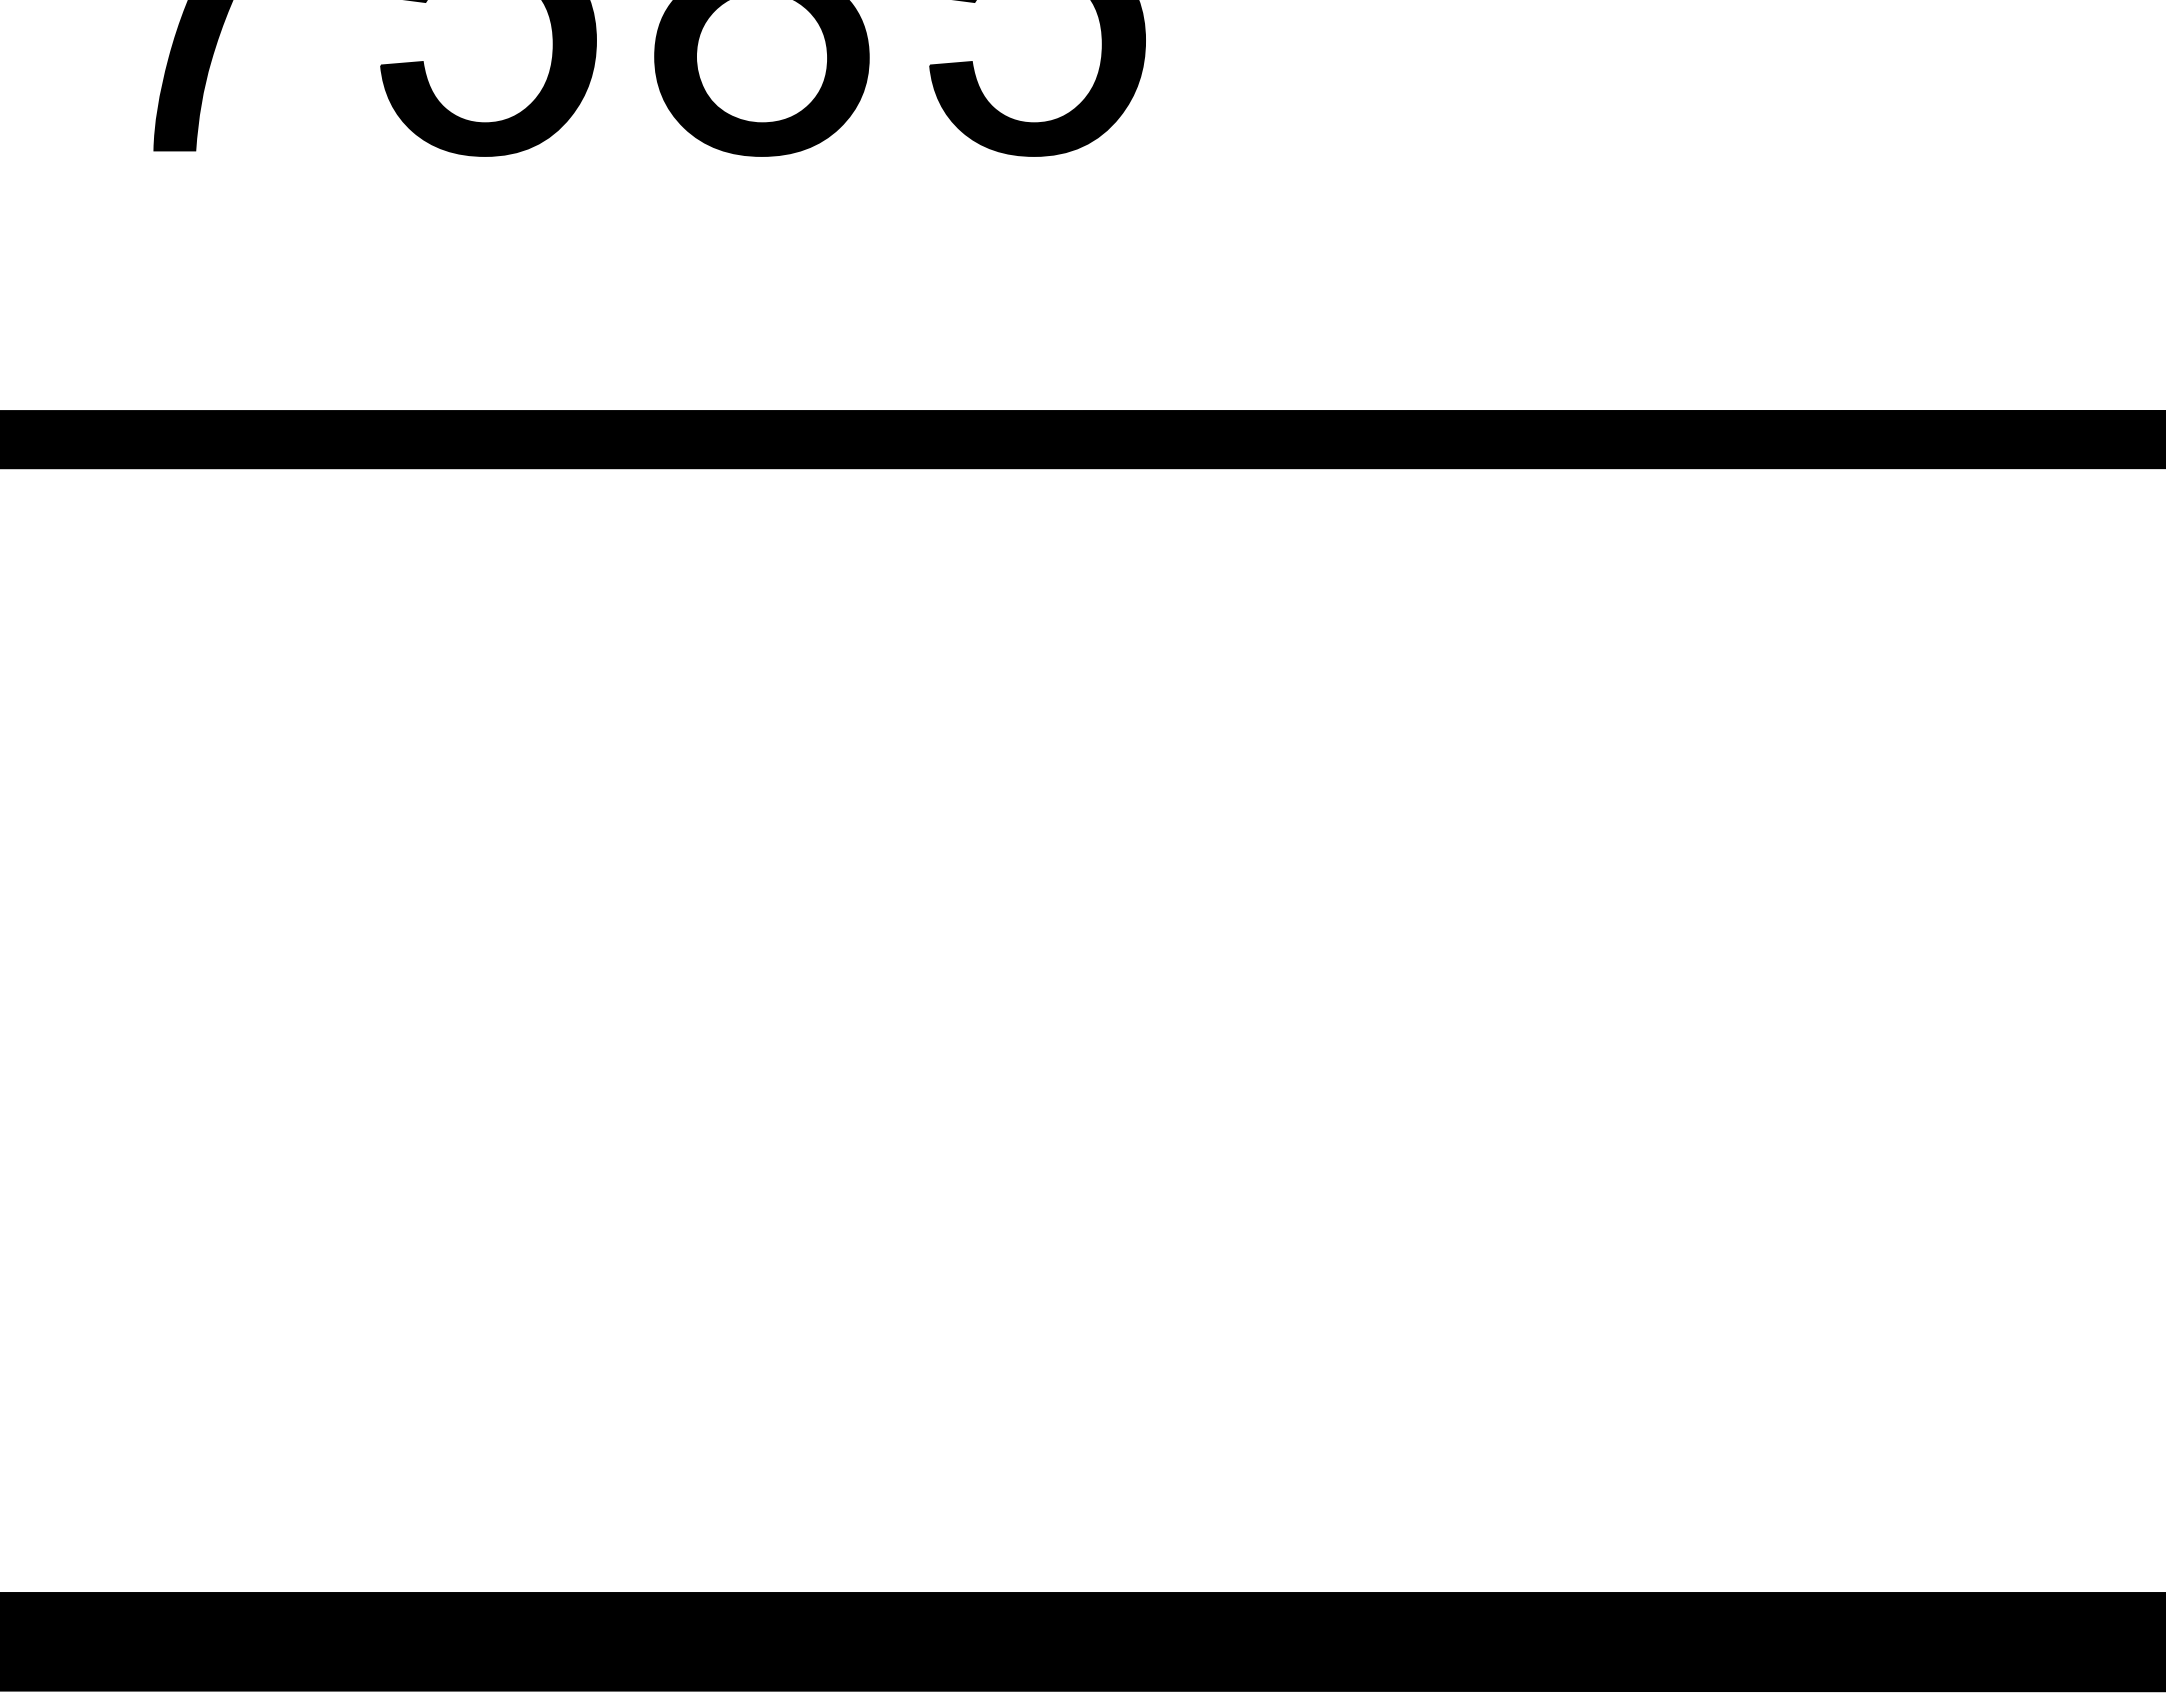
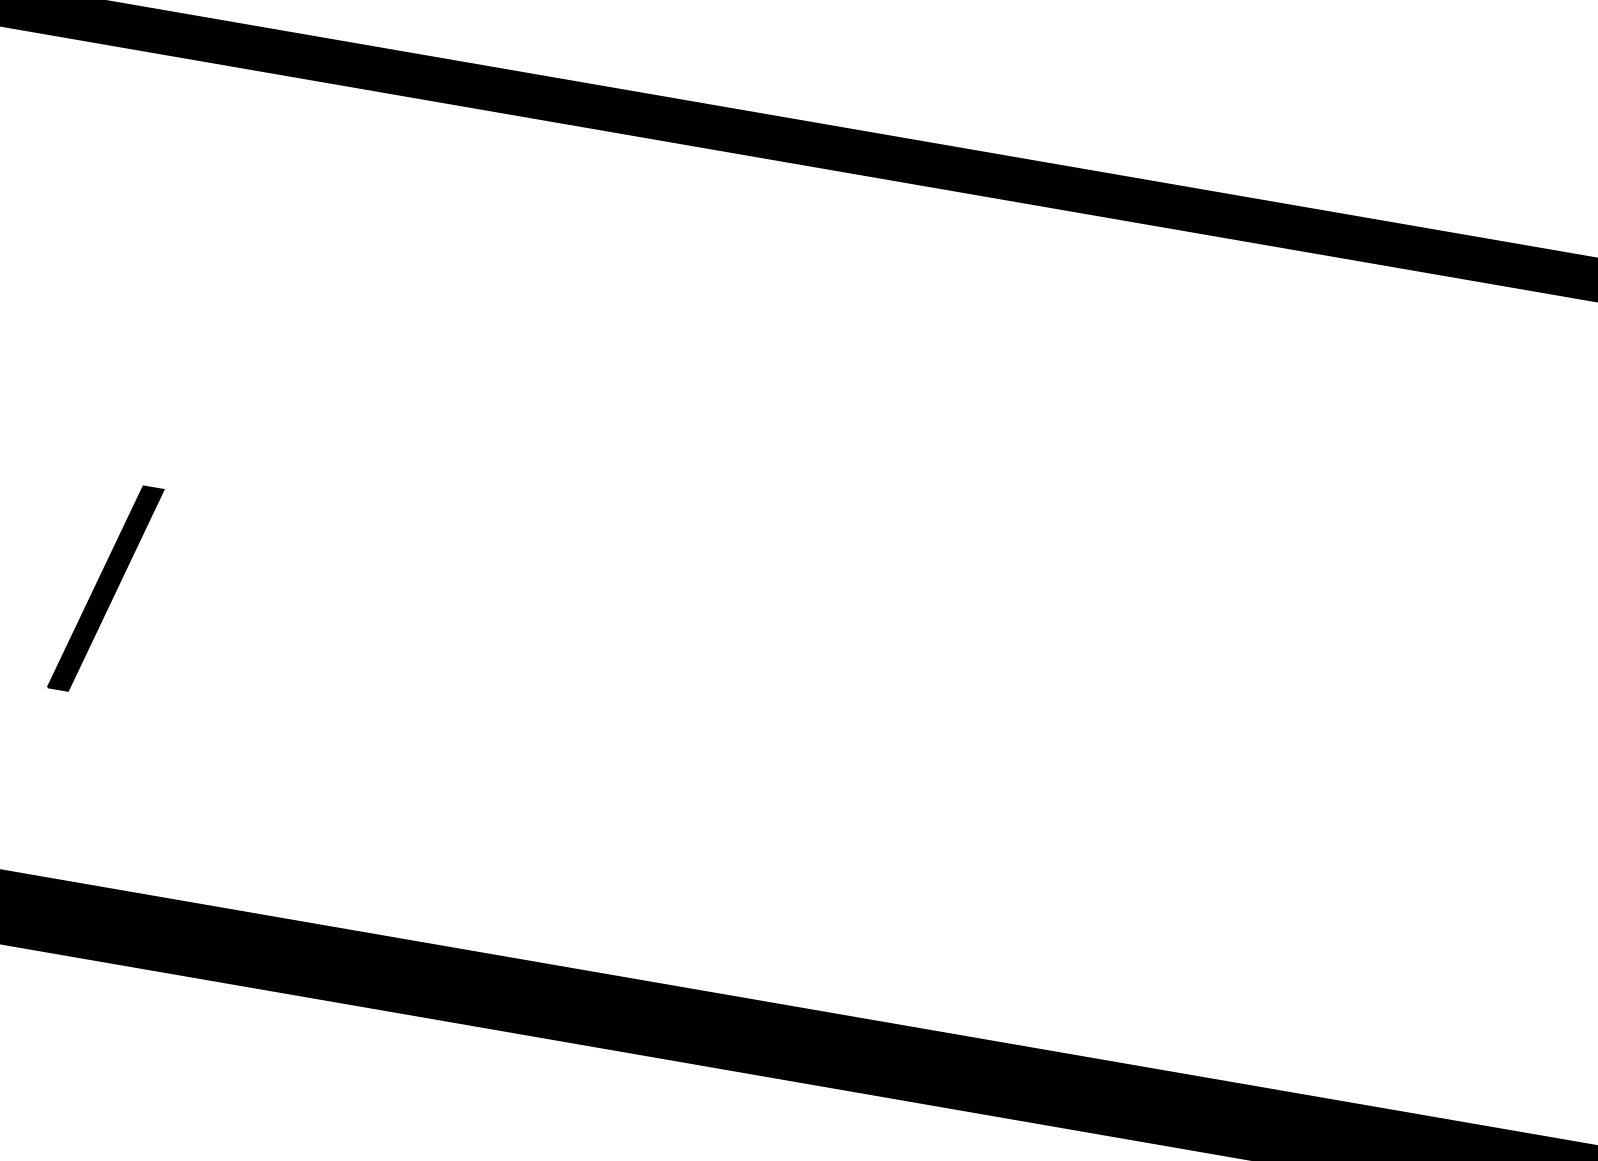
part: (109, 1193) -> (105, 588), added

